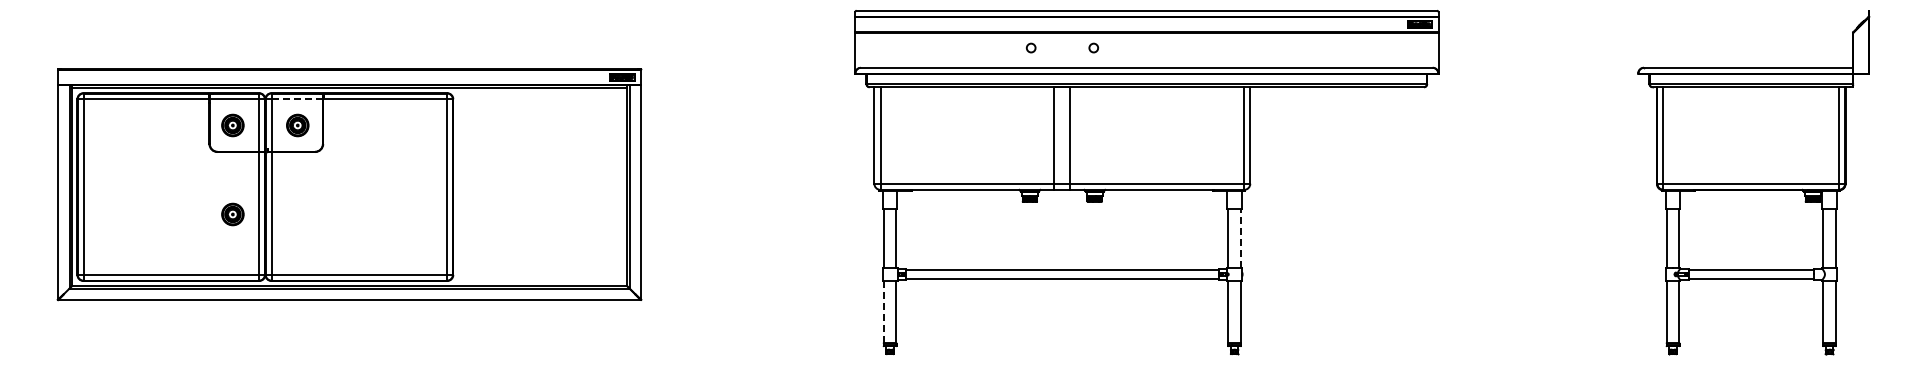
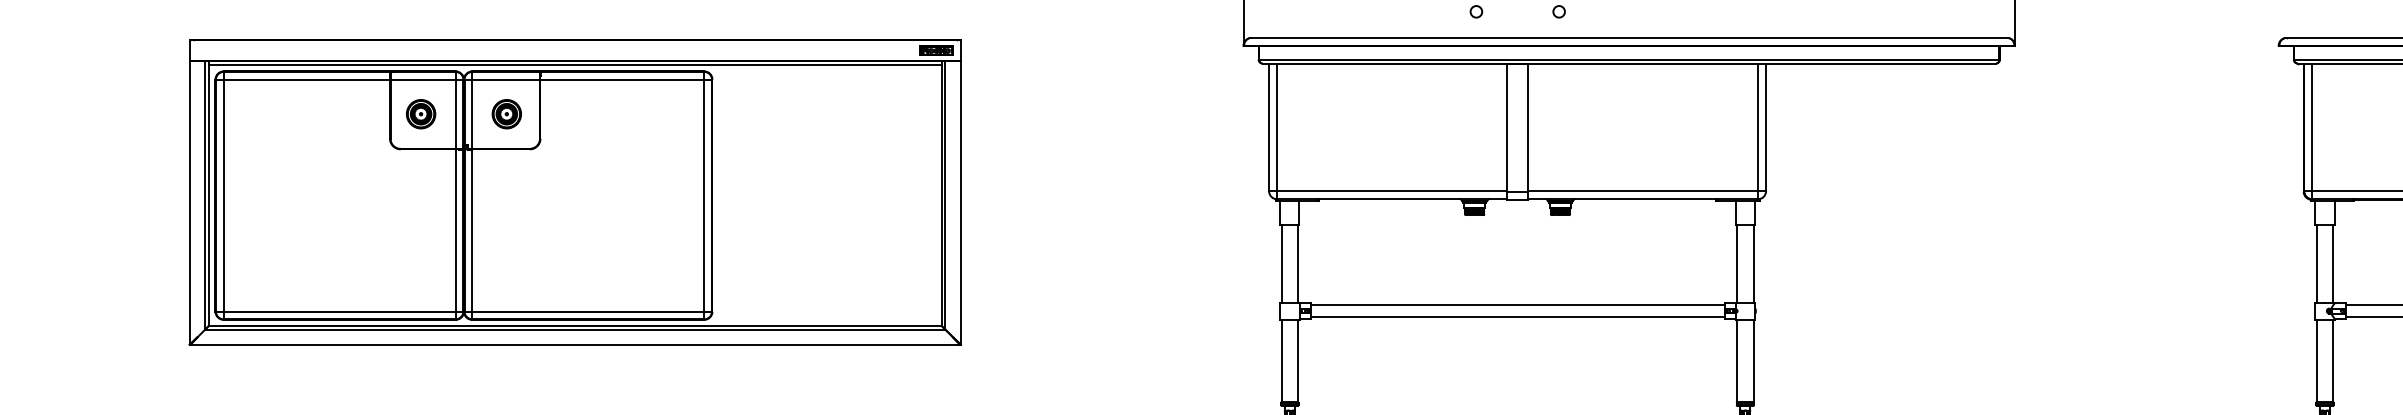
line: (297, 99) -> (506, 79), dashed -> solid
part: (232, 214) -> (420, 231), removed
line: (1240, 238) -> (1753, 263), dashed -> solid
line: (883, 312) -> (1281, 361), dashed -> solid

